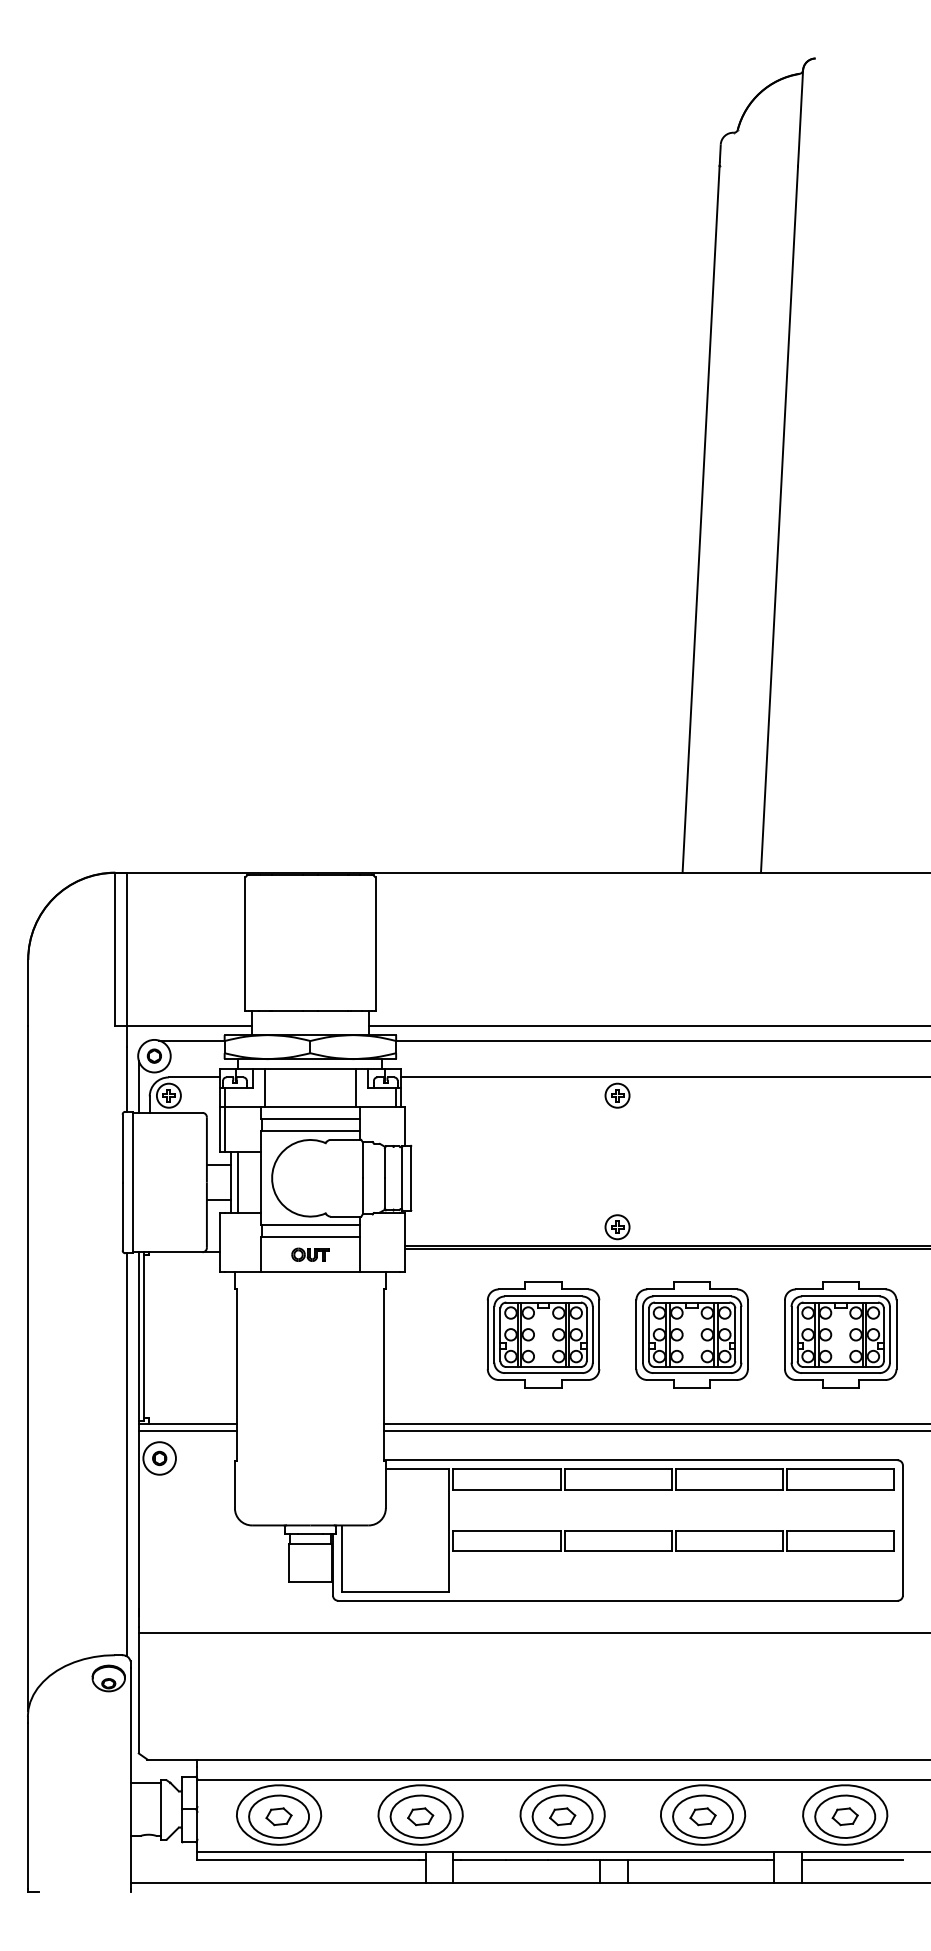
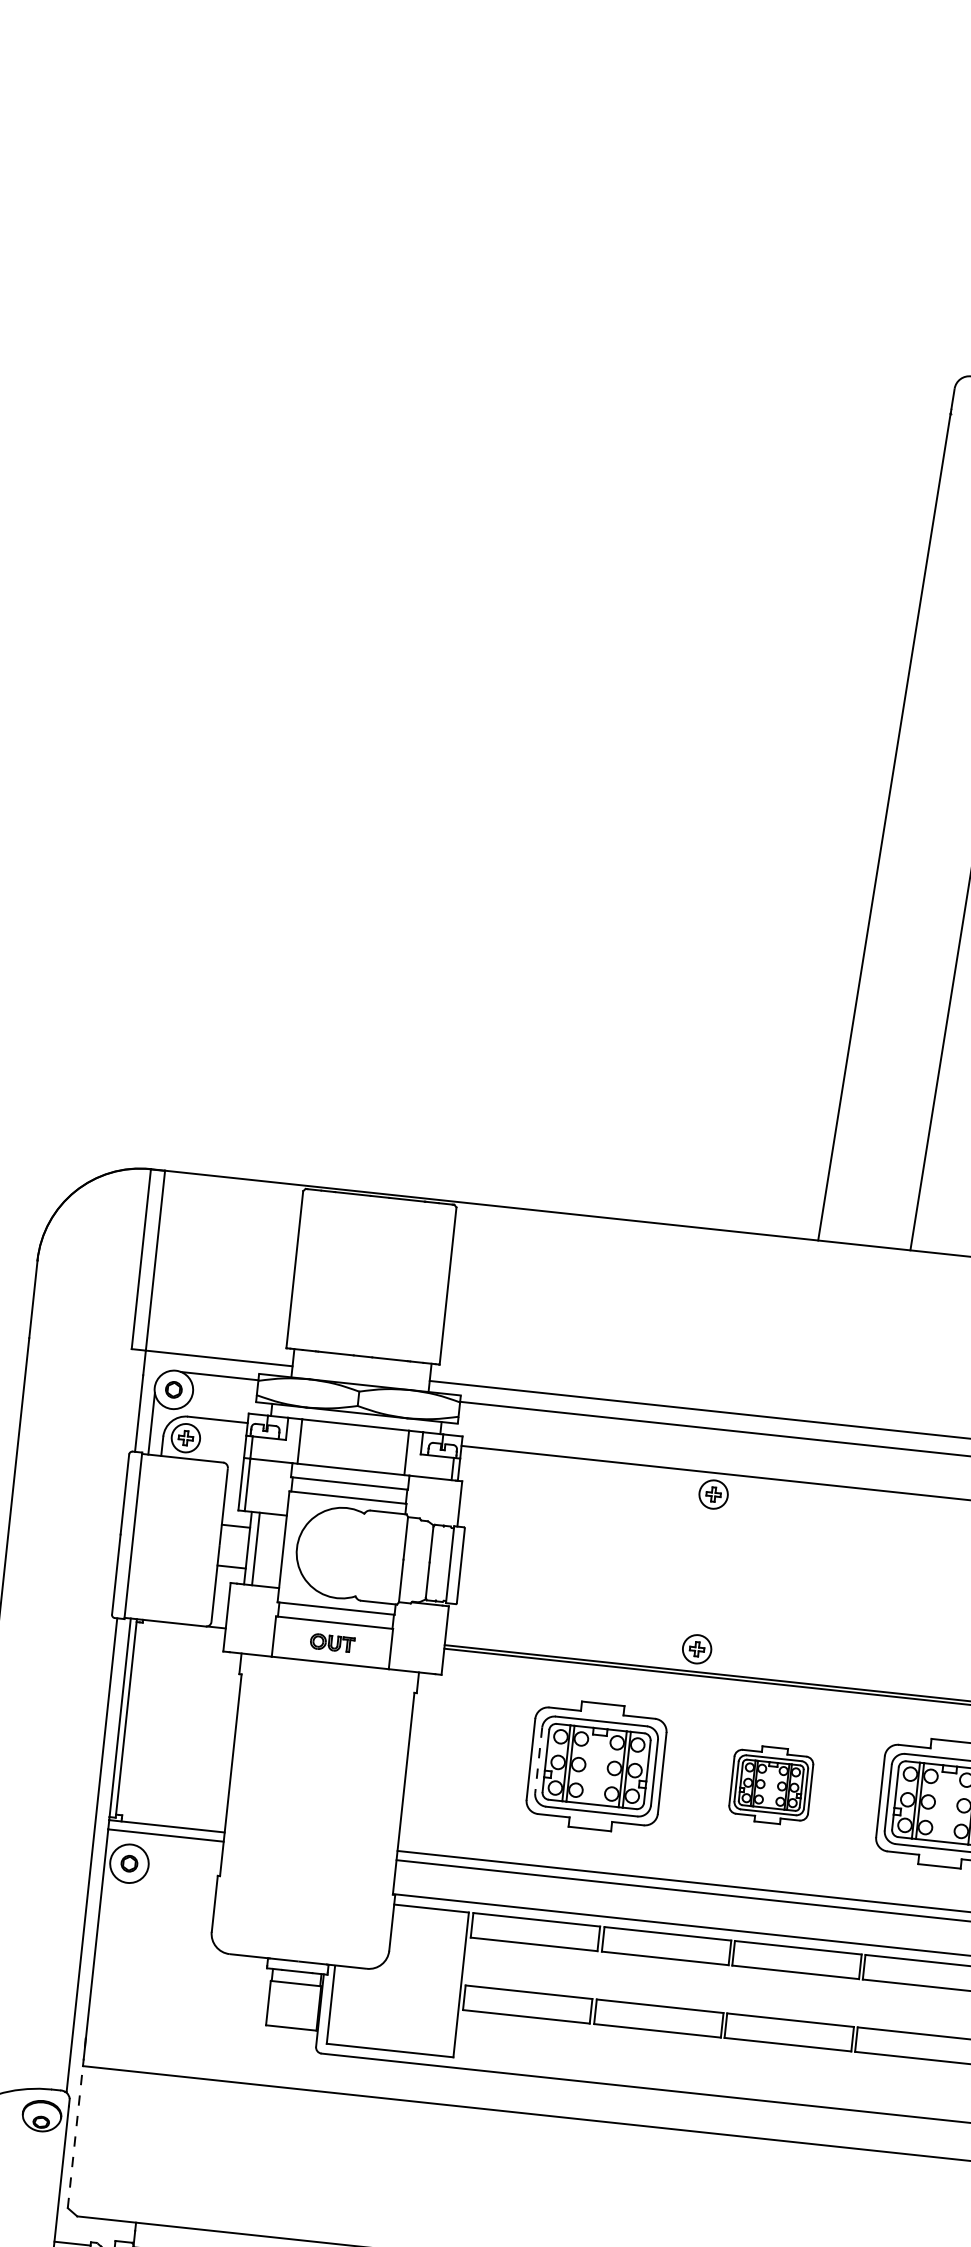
line: (494, 1334) -> (538, 1760), solid -> dashed
part: (691, 1334) -> (770, 1784), size x0.6
line: (138, 1692) -> (75, 2136), solid -> dashed

